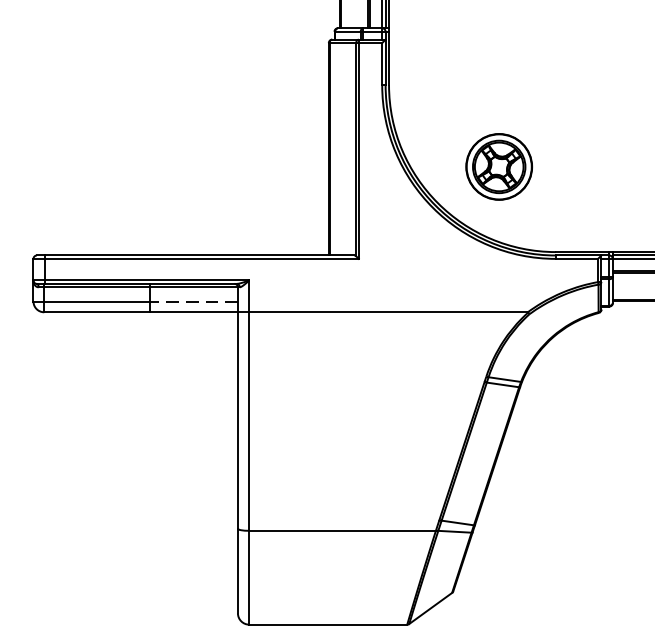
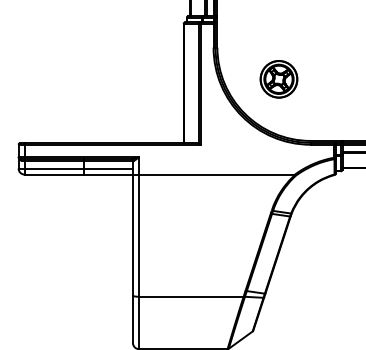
part: (498, 167) -> (278, 79), moved
line: (194, 301) -> (108, 168), dashed -> solid

